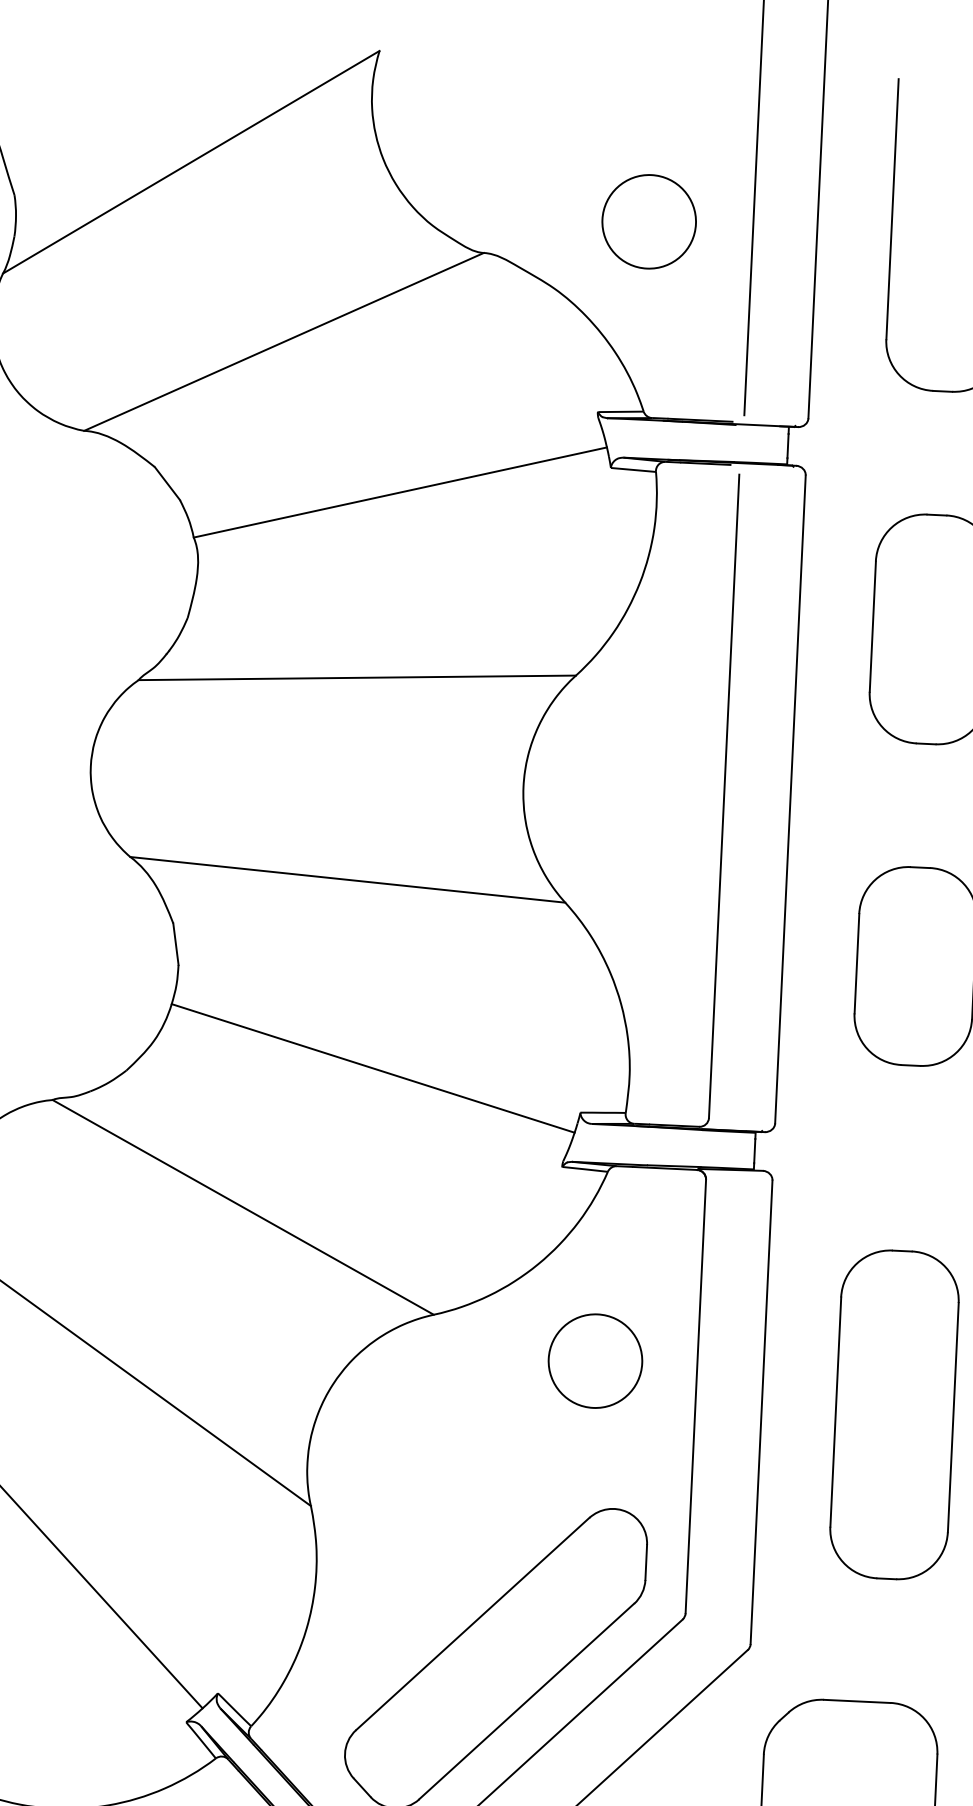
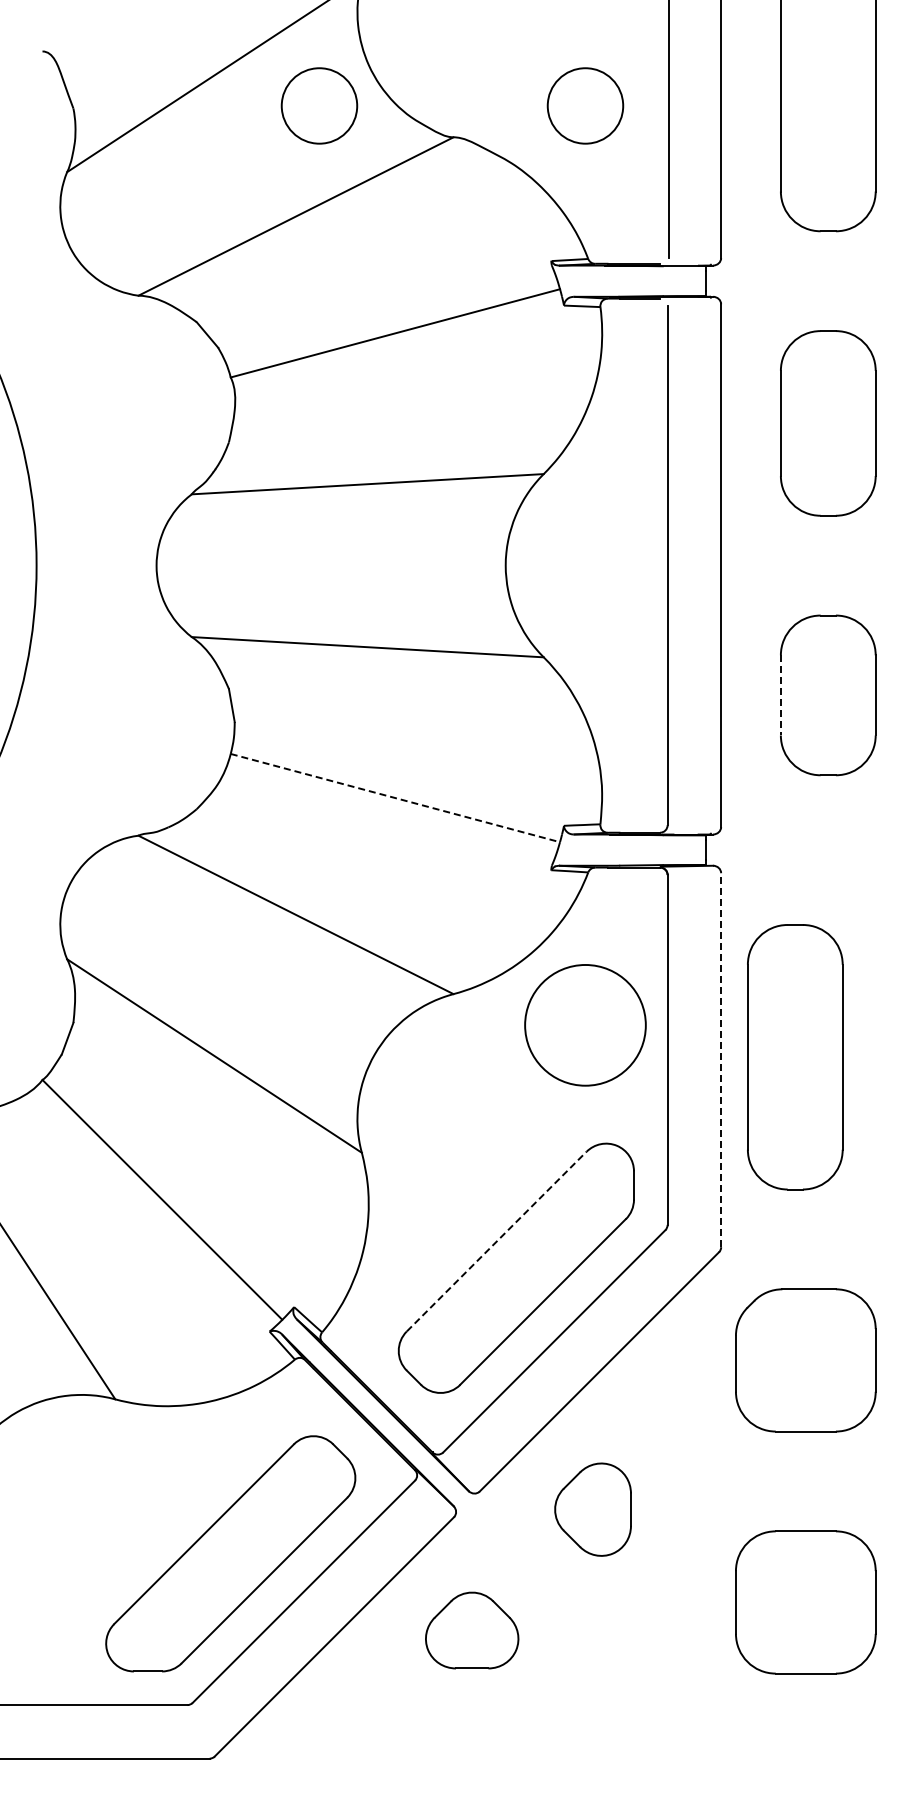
circle: (319, 205) -> (319, 105), added
line: (856, 963) -> (780, 695), solid -> dashed
line: (373, 1068) -> (395, 798), solid -> dashed
circle: (595, 1361) -> (585, 1025), size x1.6
line: (761, 1412) -> (721, 1060), solid -> dashed
part: (894, 1415) -> (795, 1057), moved
line: (473, 1623) -> (497, 1241), solid -> dashed

